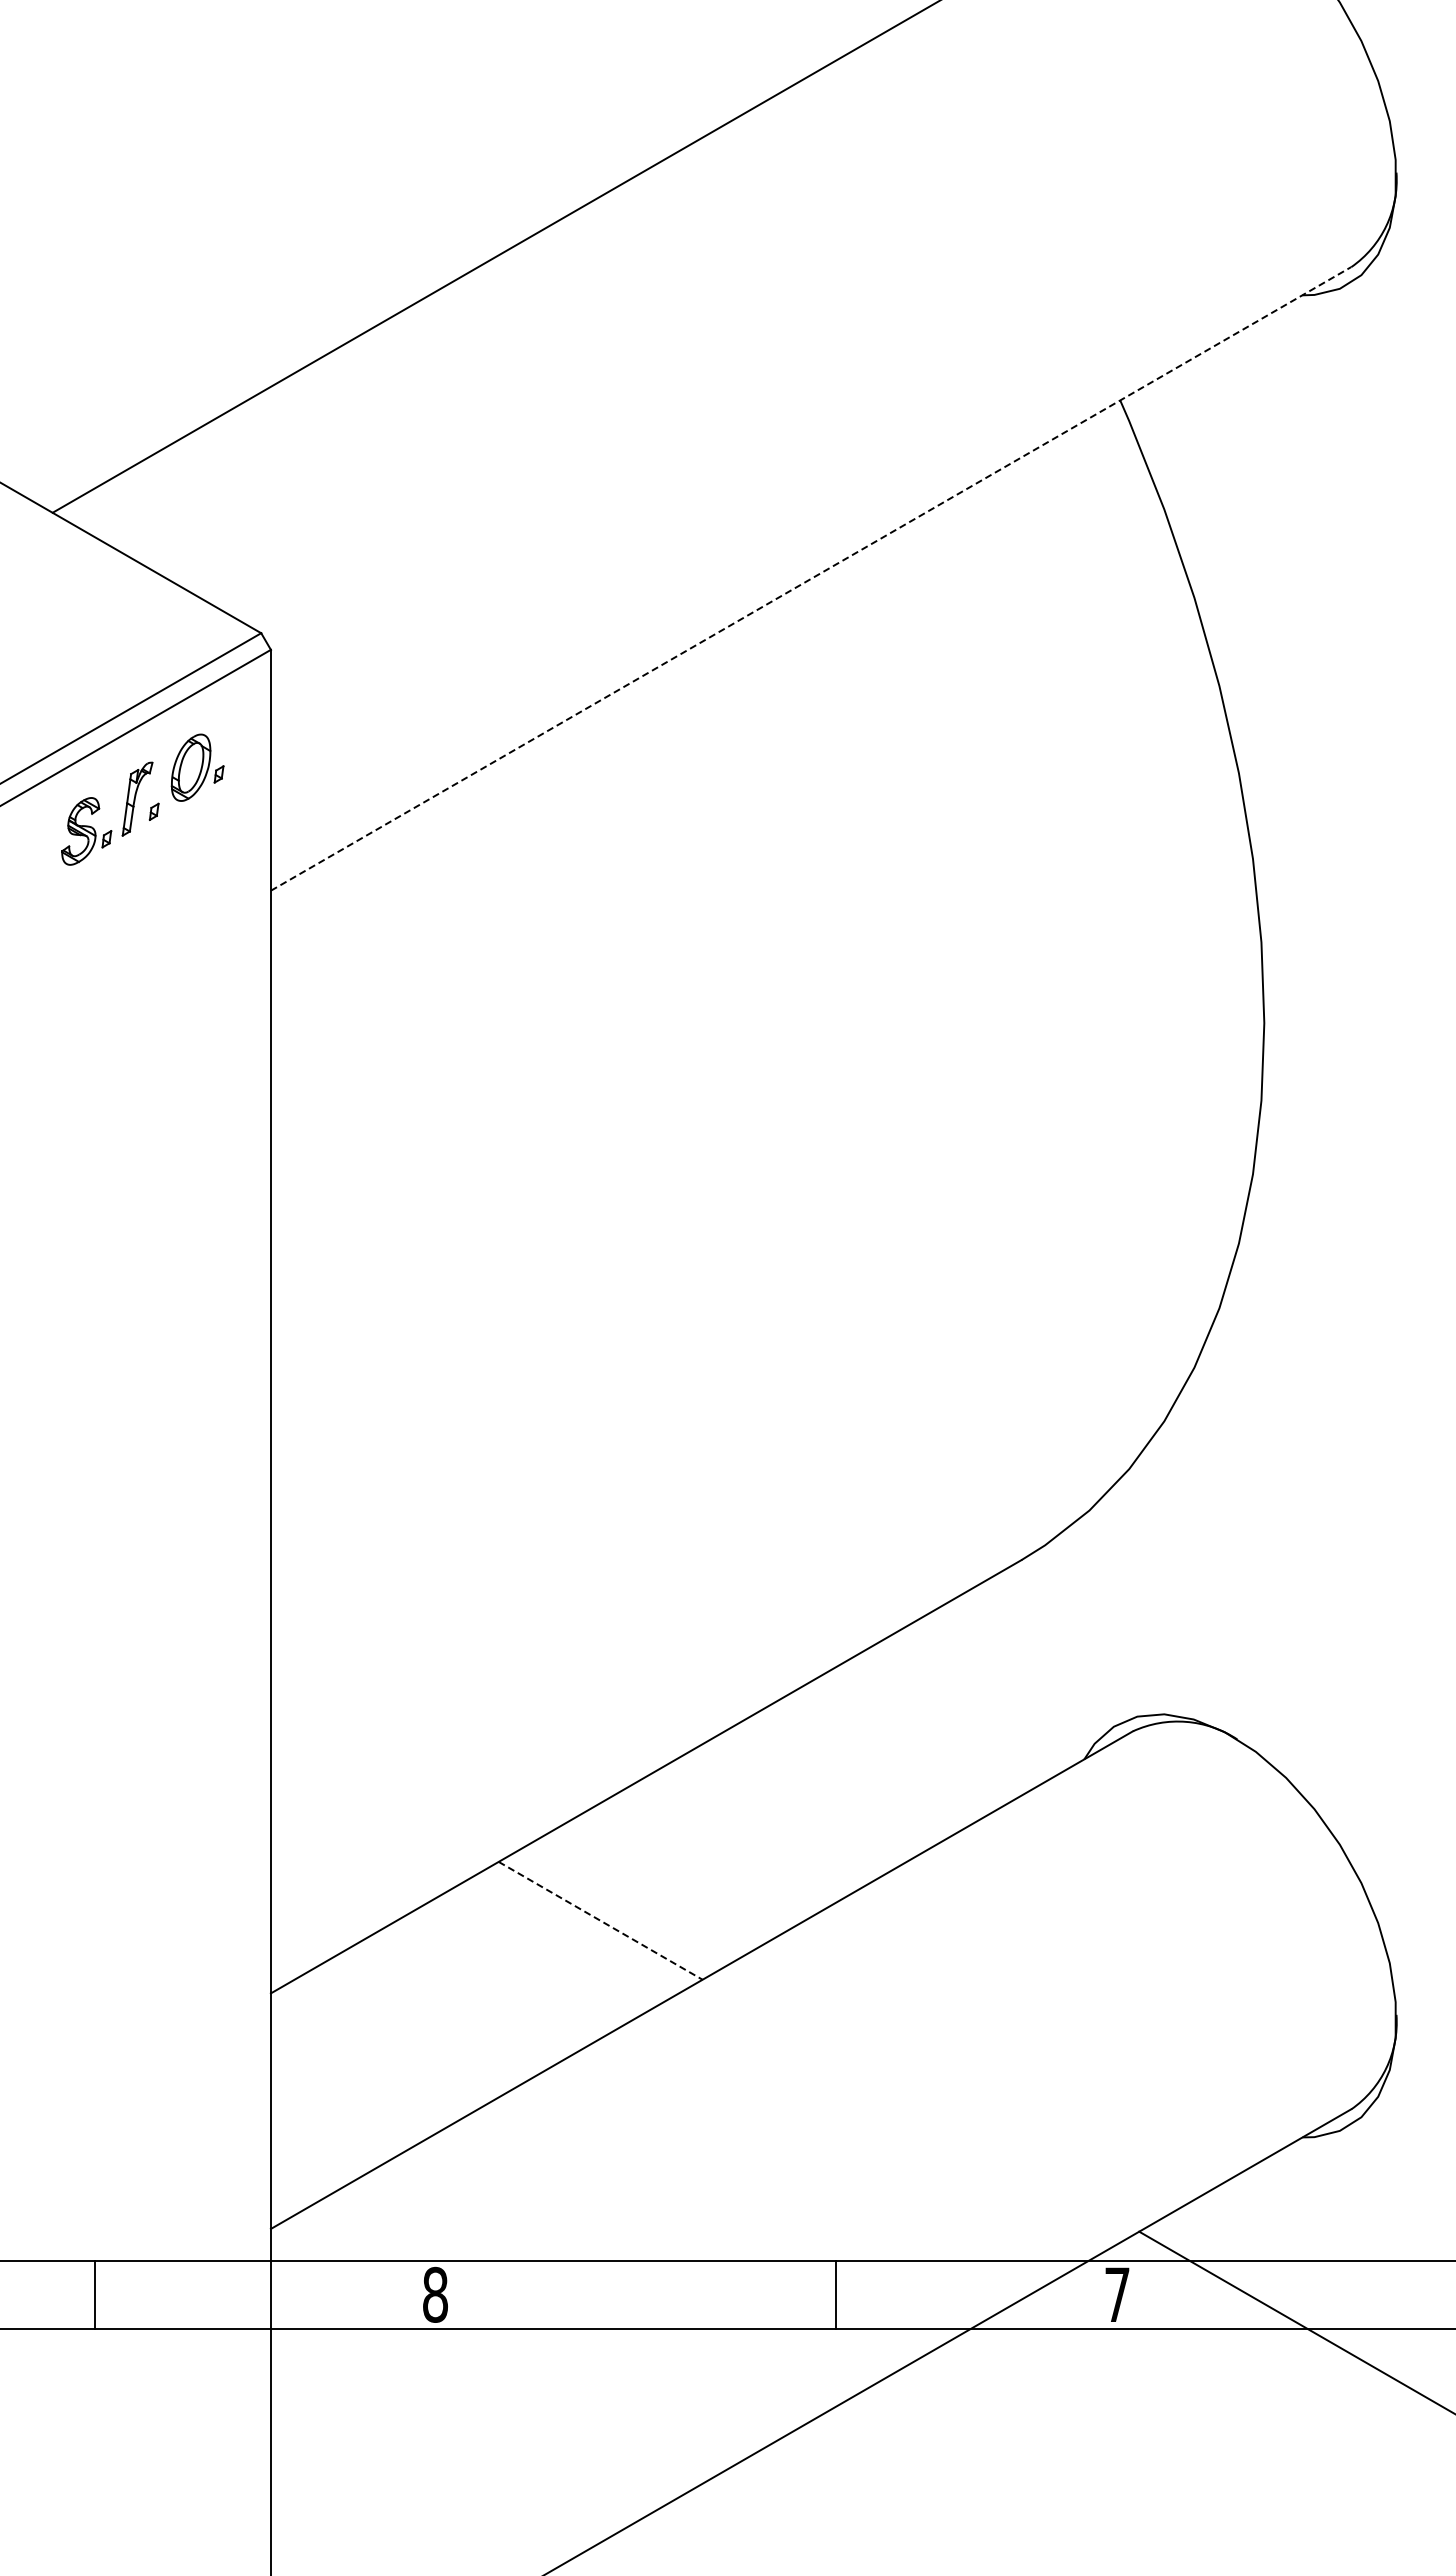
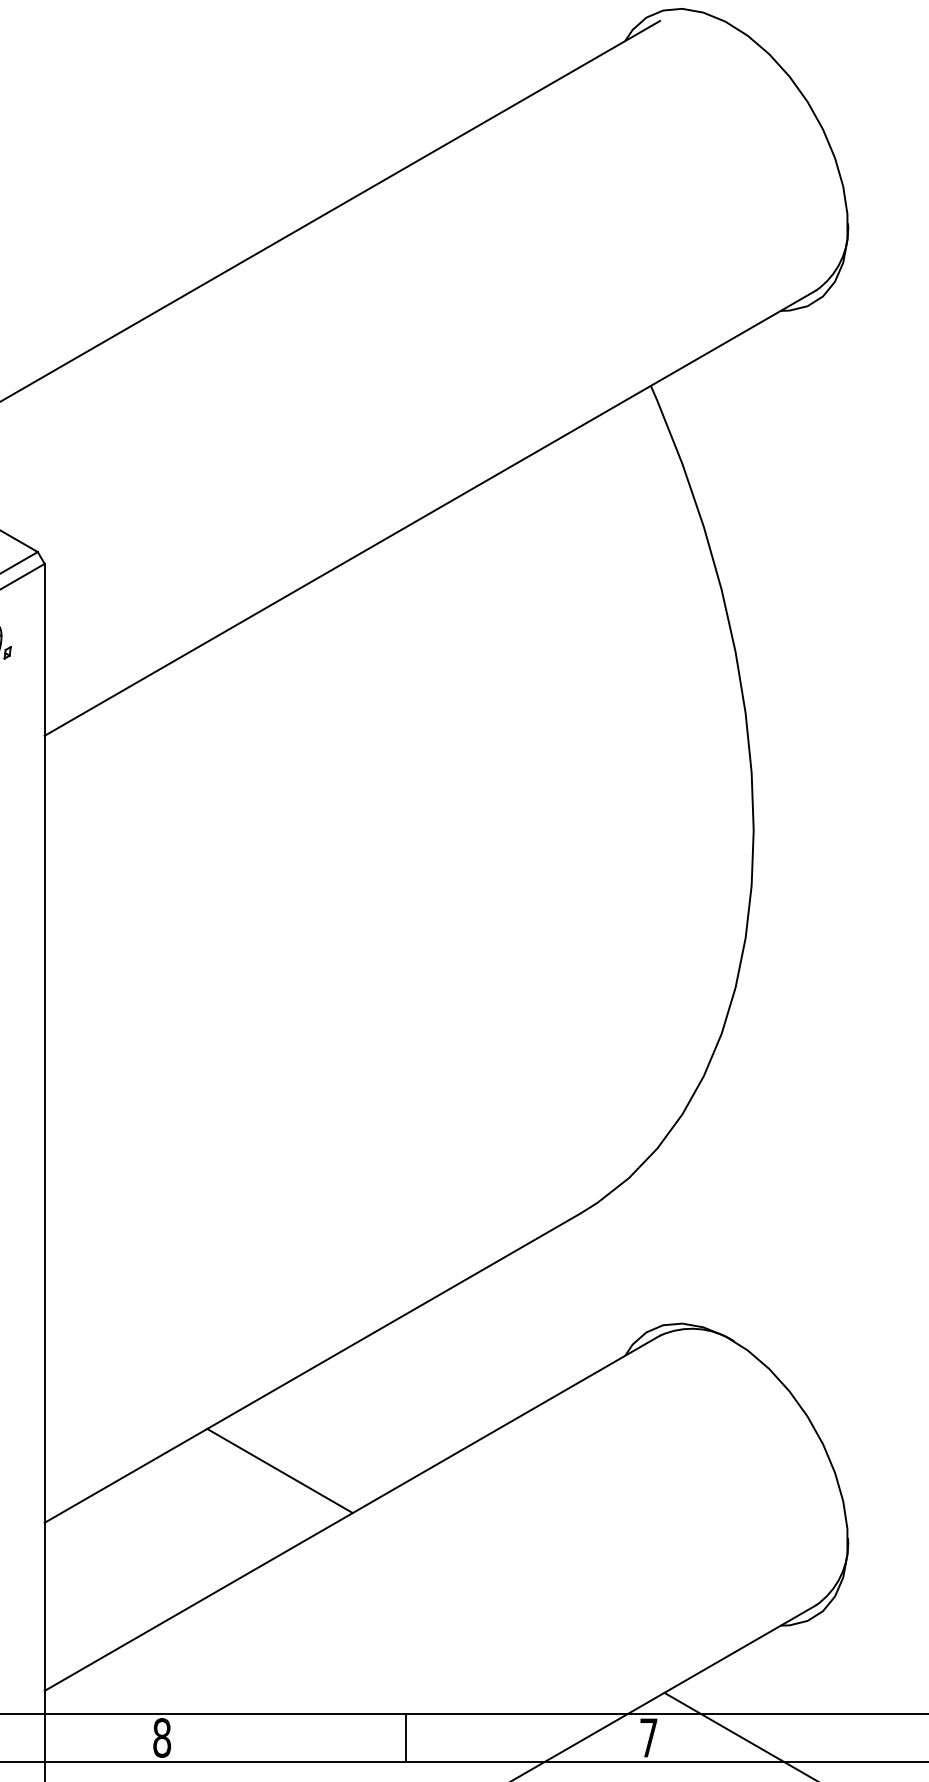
line: (811, 578) -> (430, 512), dashed -> solid
line: (600, 1920) -> (279, 1470), dashed -> solid
line: (836, 2294) -> (406, 1737), moved

